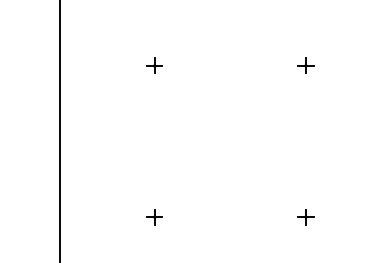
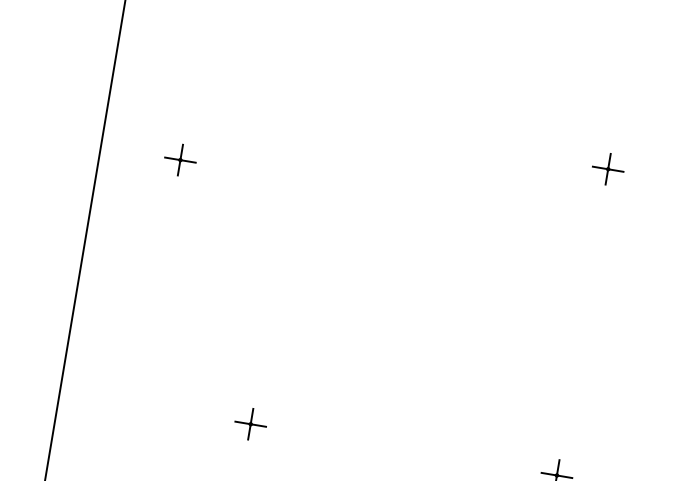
part: (154, 65) -> (180, 159), moved

